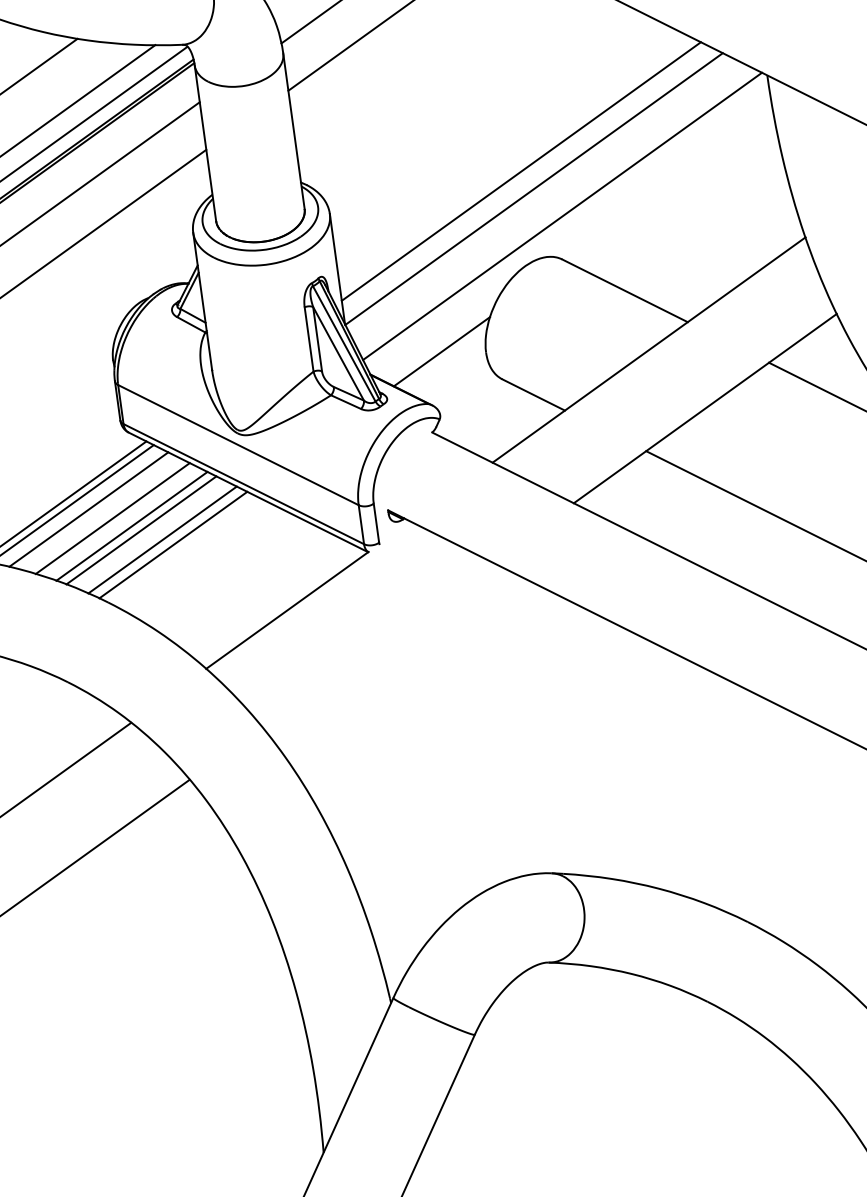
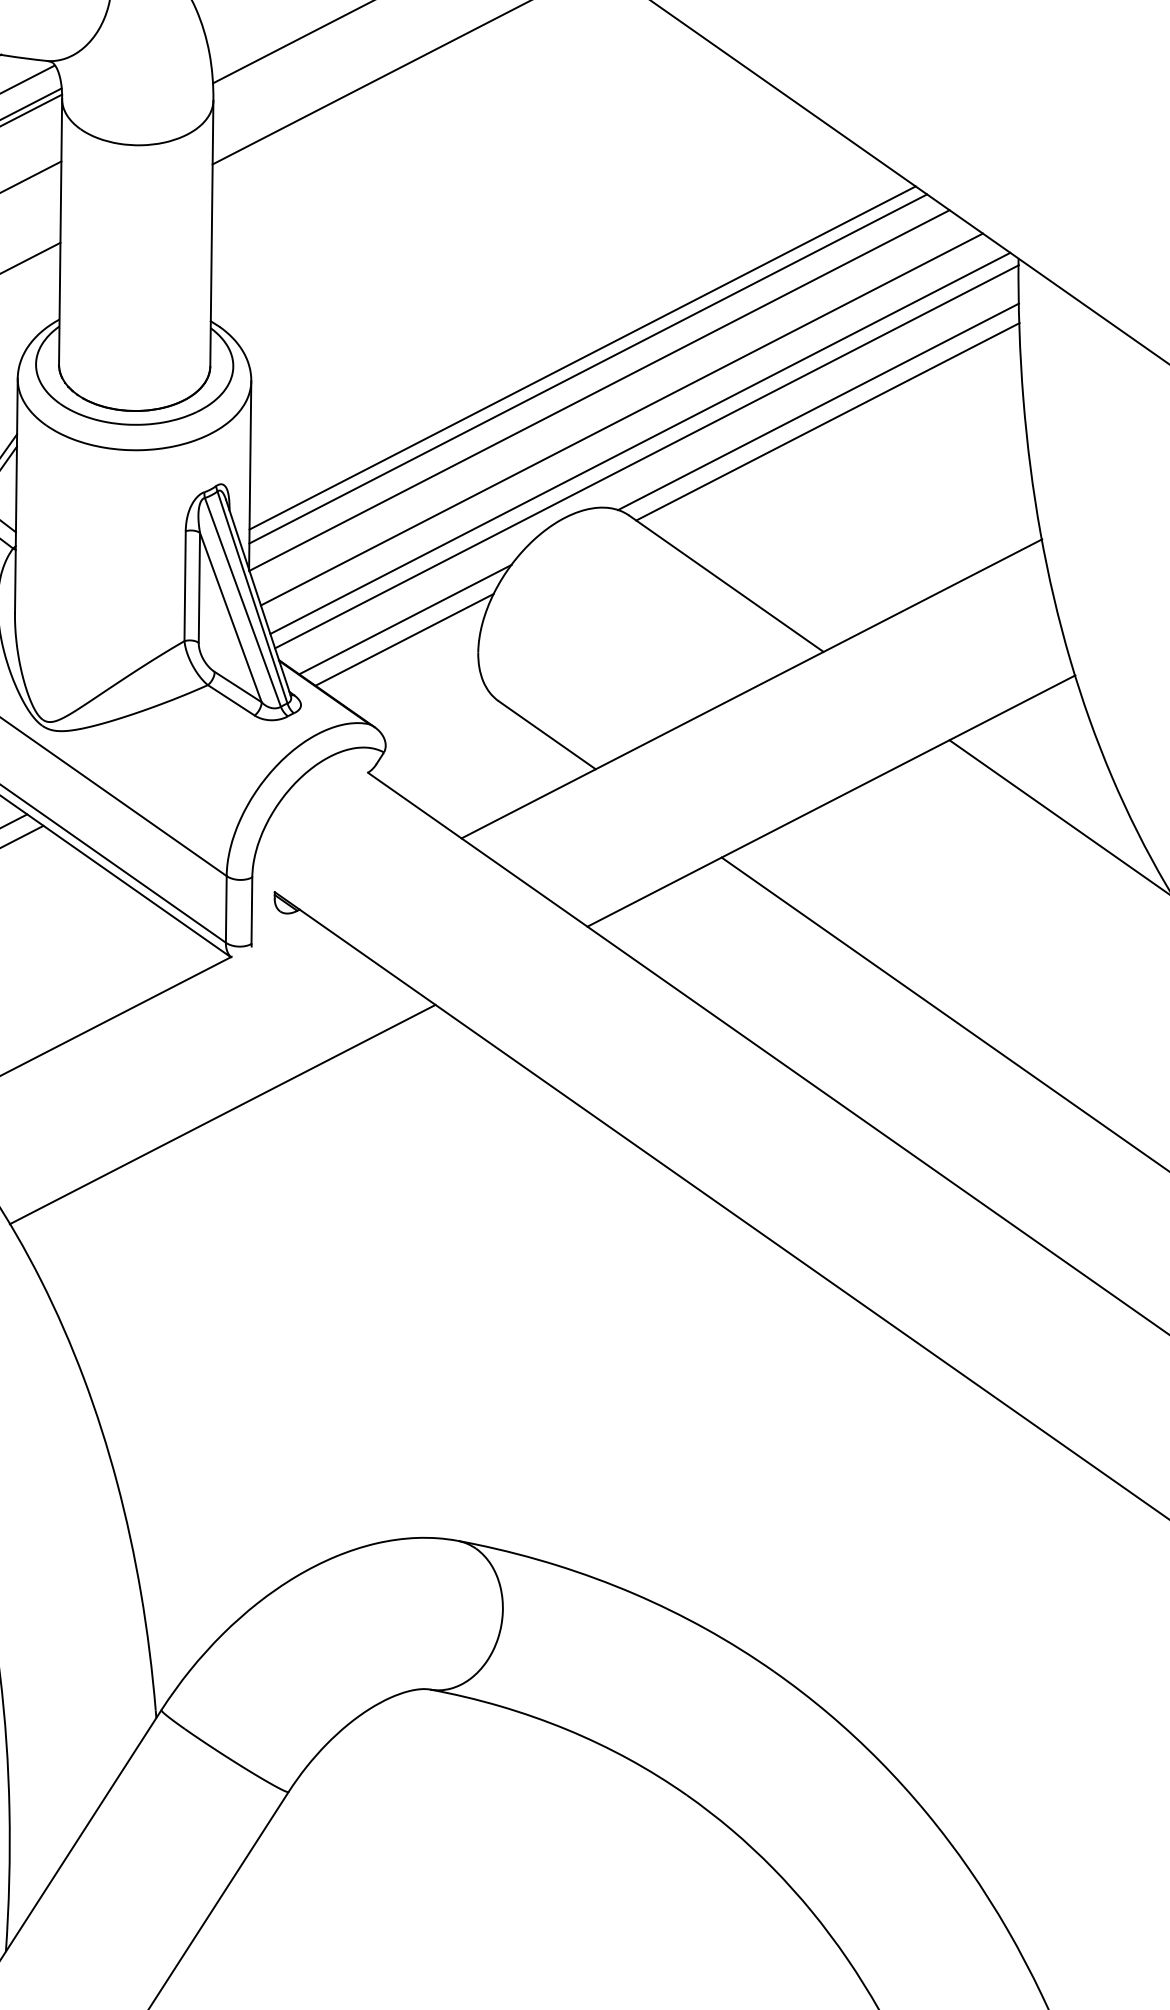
line: (525, 176) -> (588, 367), added
line: (663, 179) -> (818, 406), added
line: (669, 187) -> (826, 421), added
line: (549, 203) -> (621, 418), added
line: (567, 223) -> (646, 456), added
line: (440, 339) -> (405, 619), added
line: (376, 644) -> (221, 1113), added

